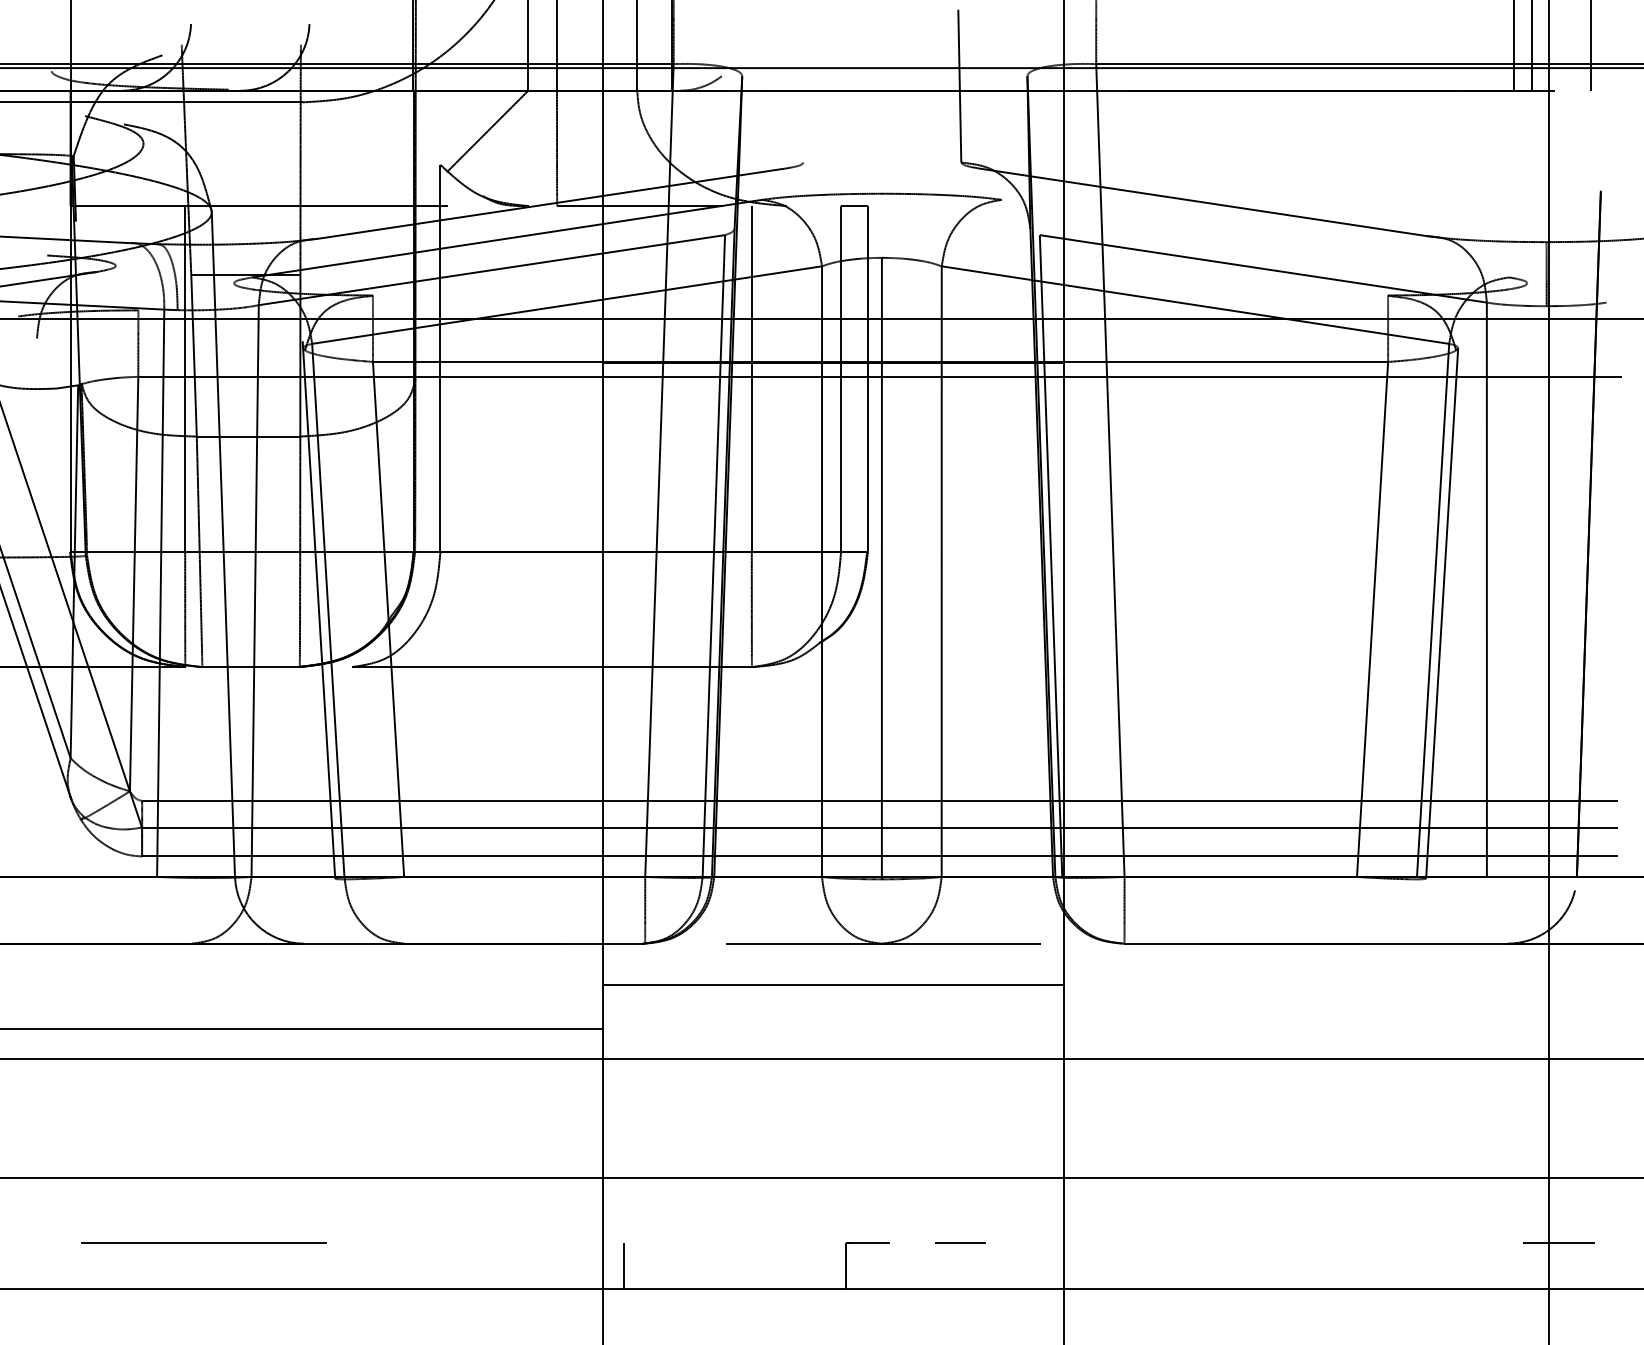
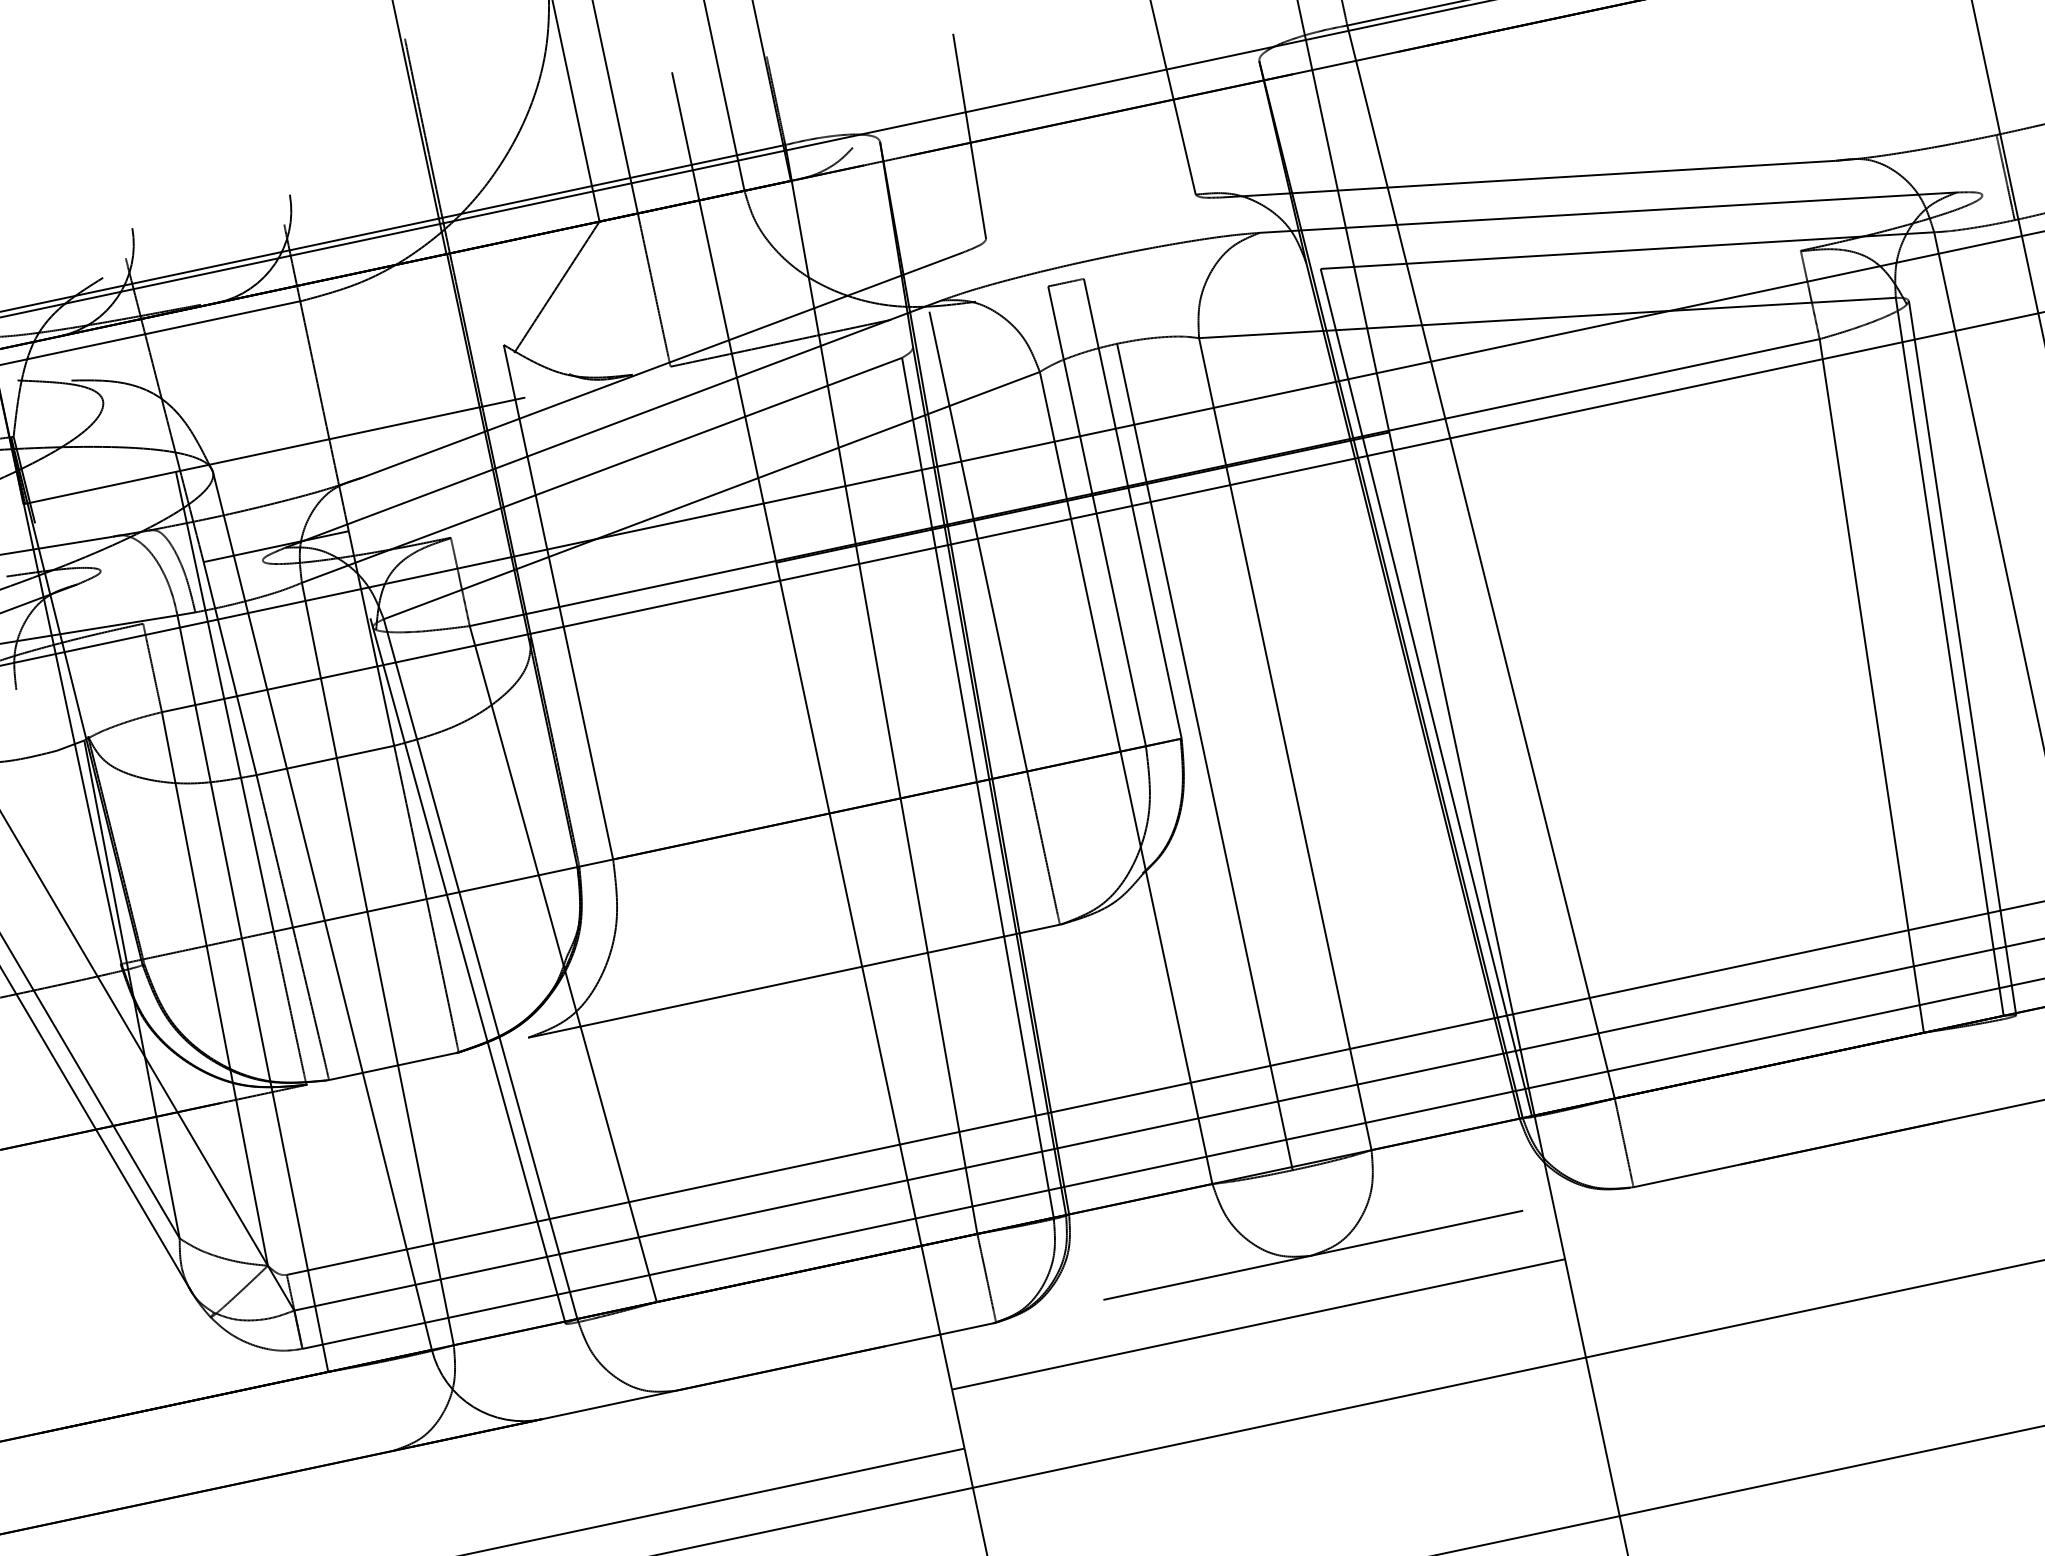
line: (807, 85) -> (969, 135), added
line: (1255, 238) -> (1608, 212), added

